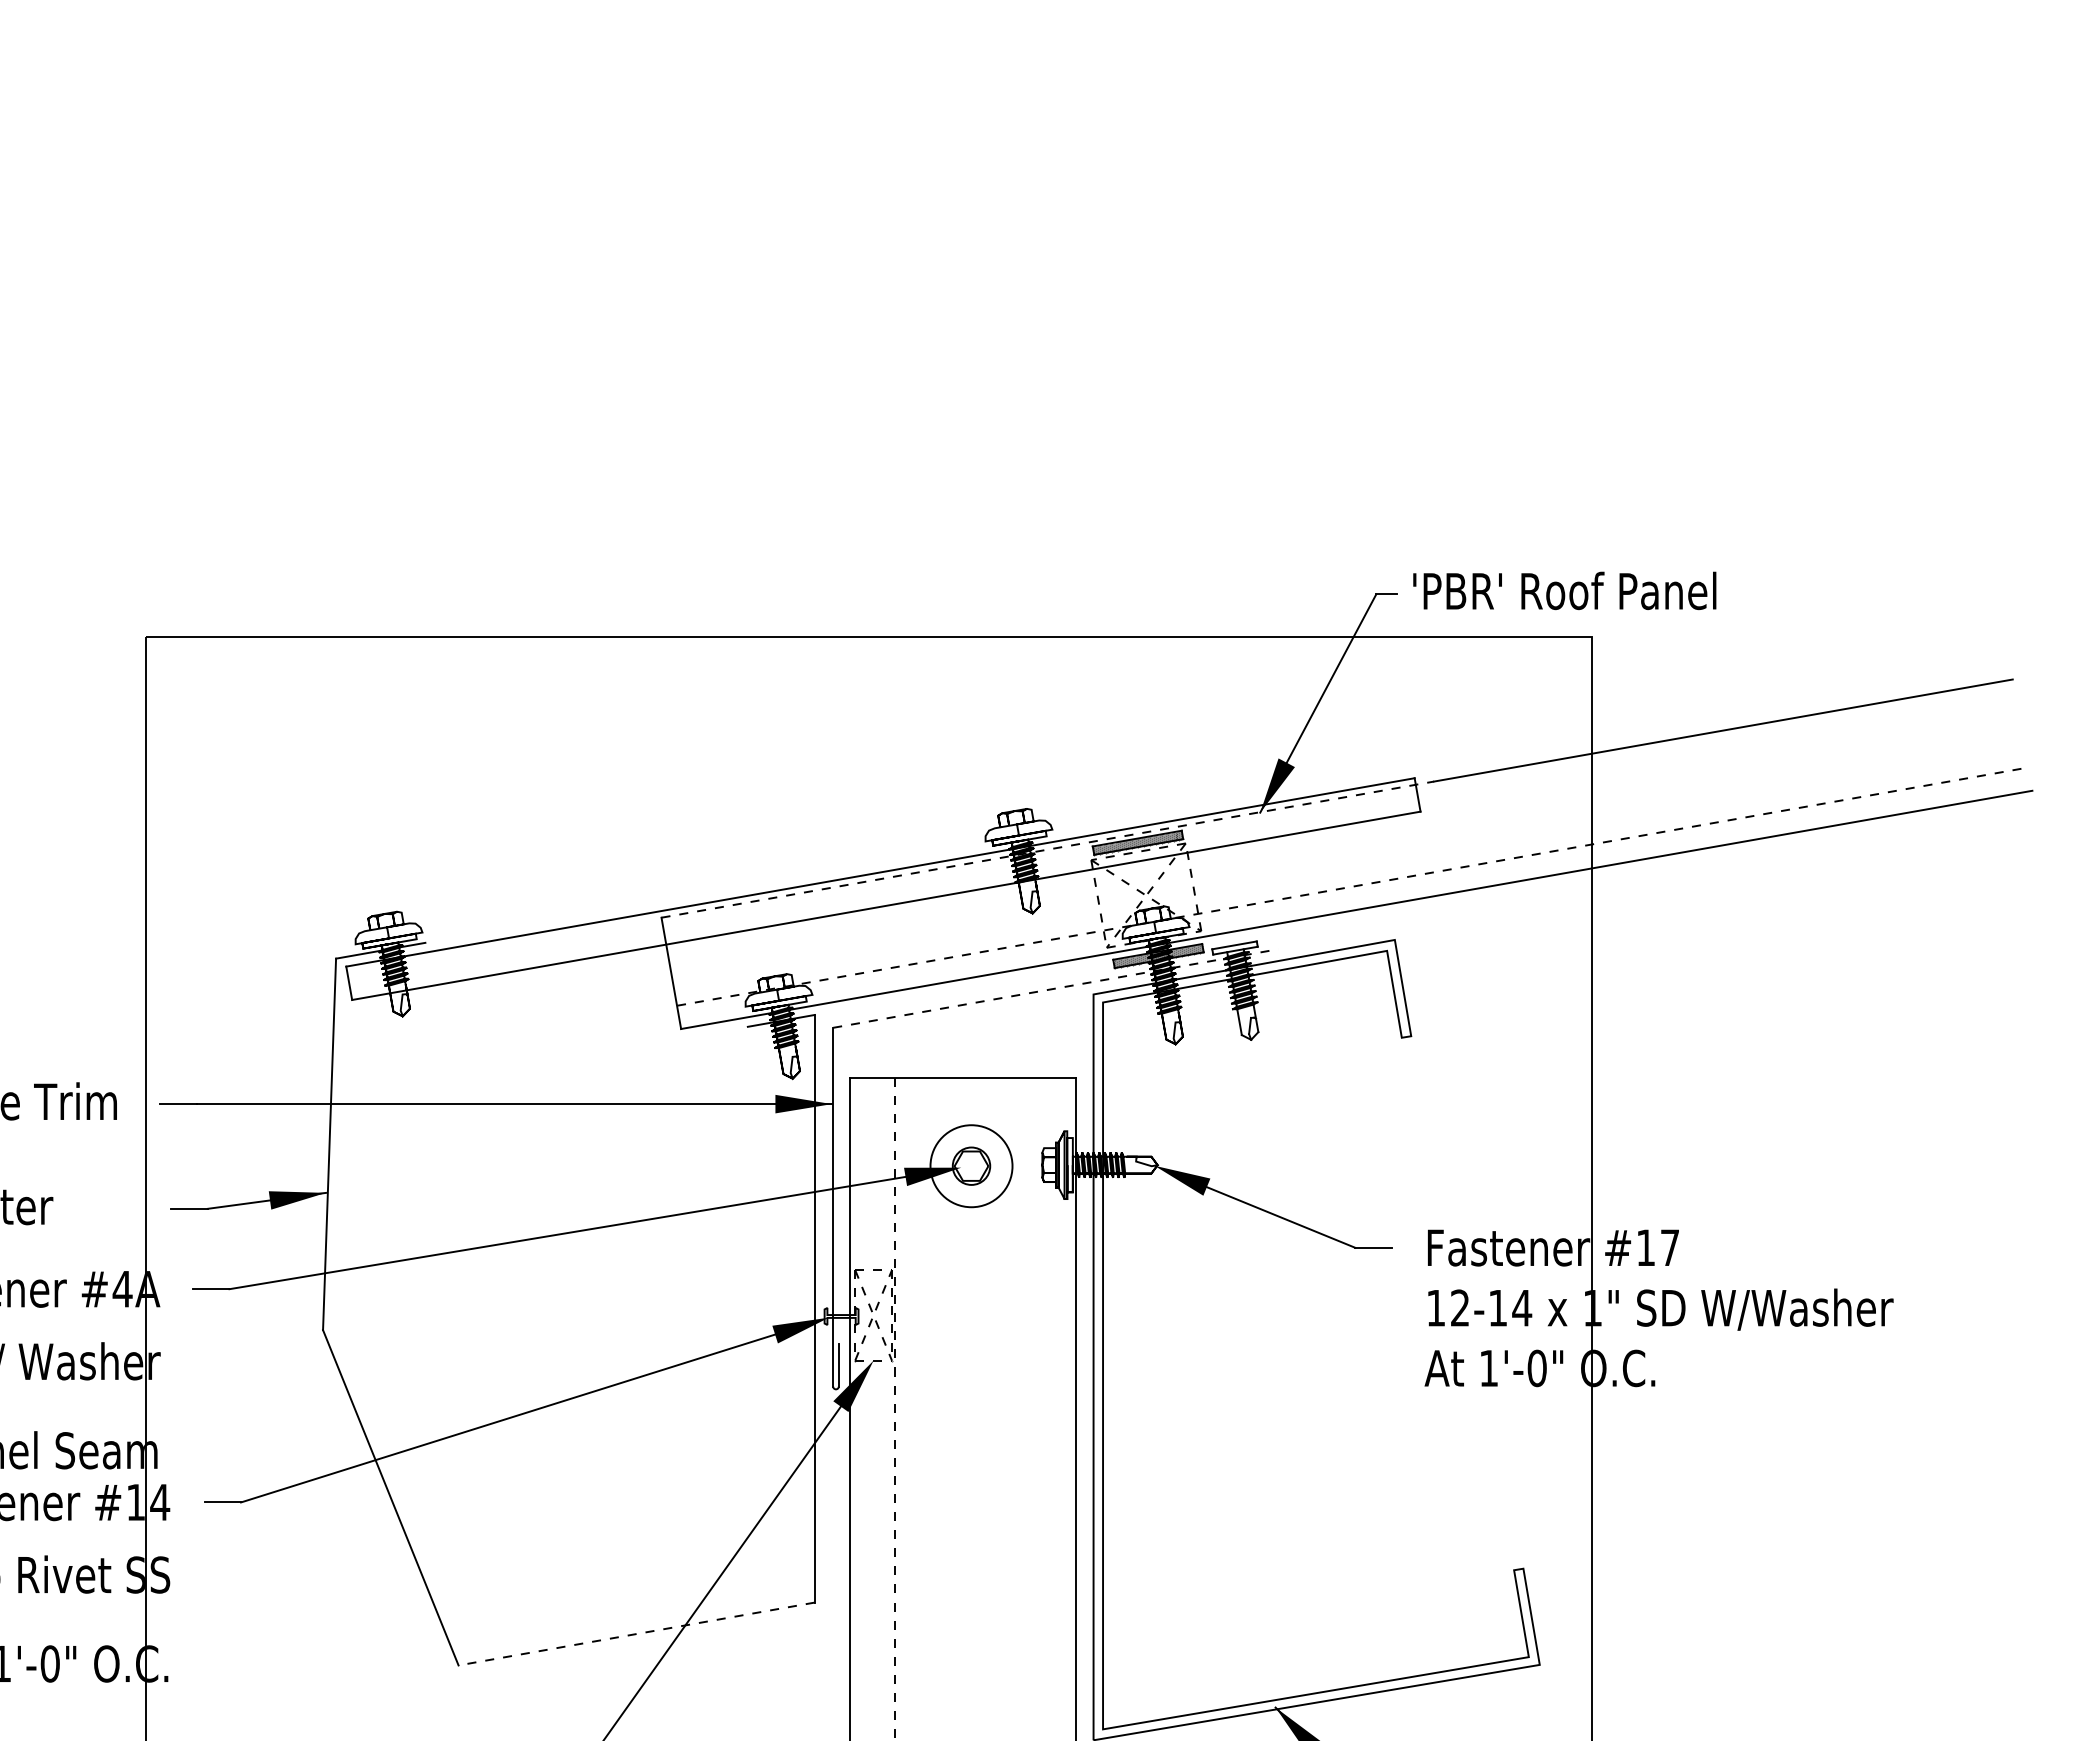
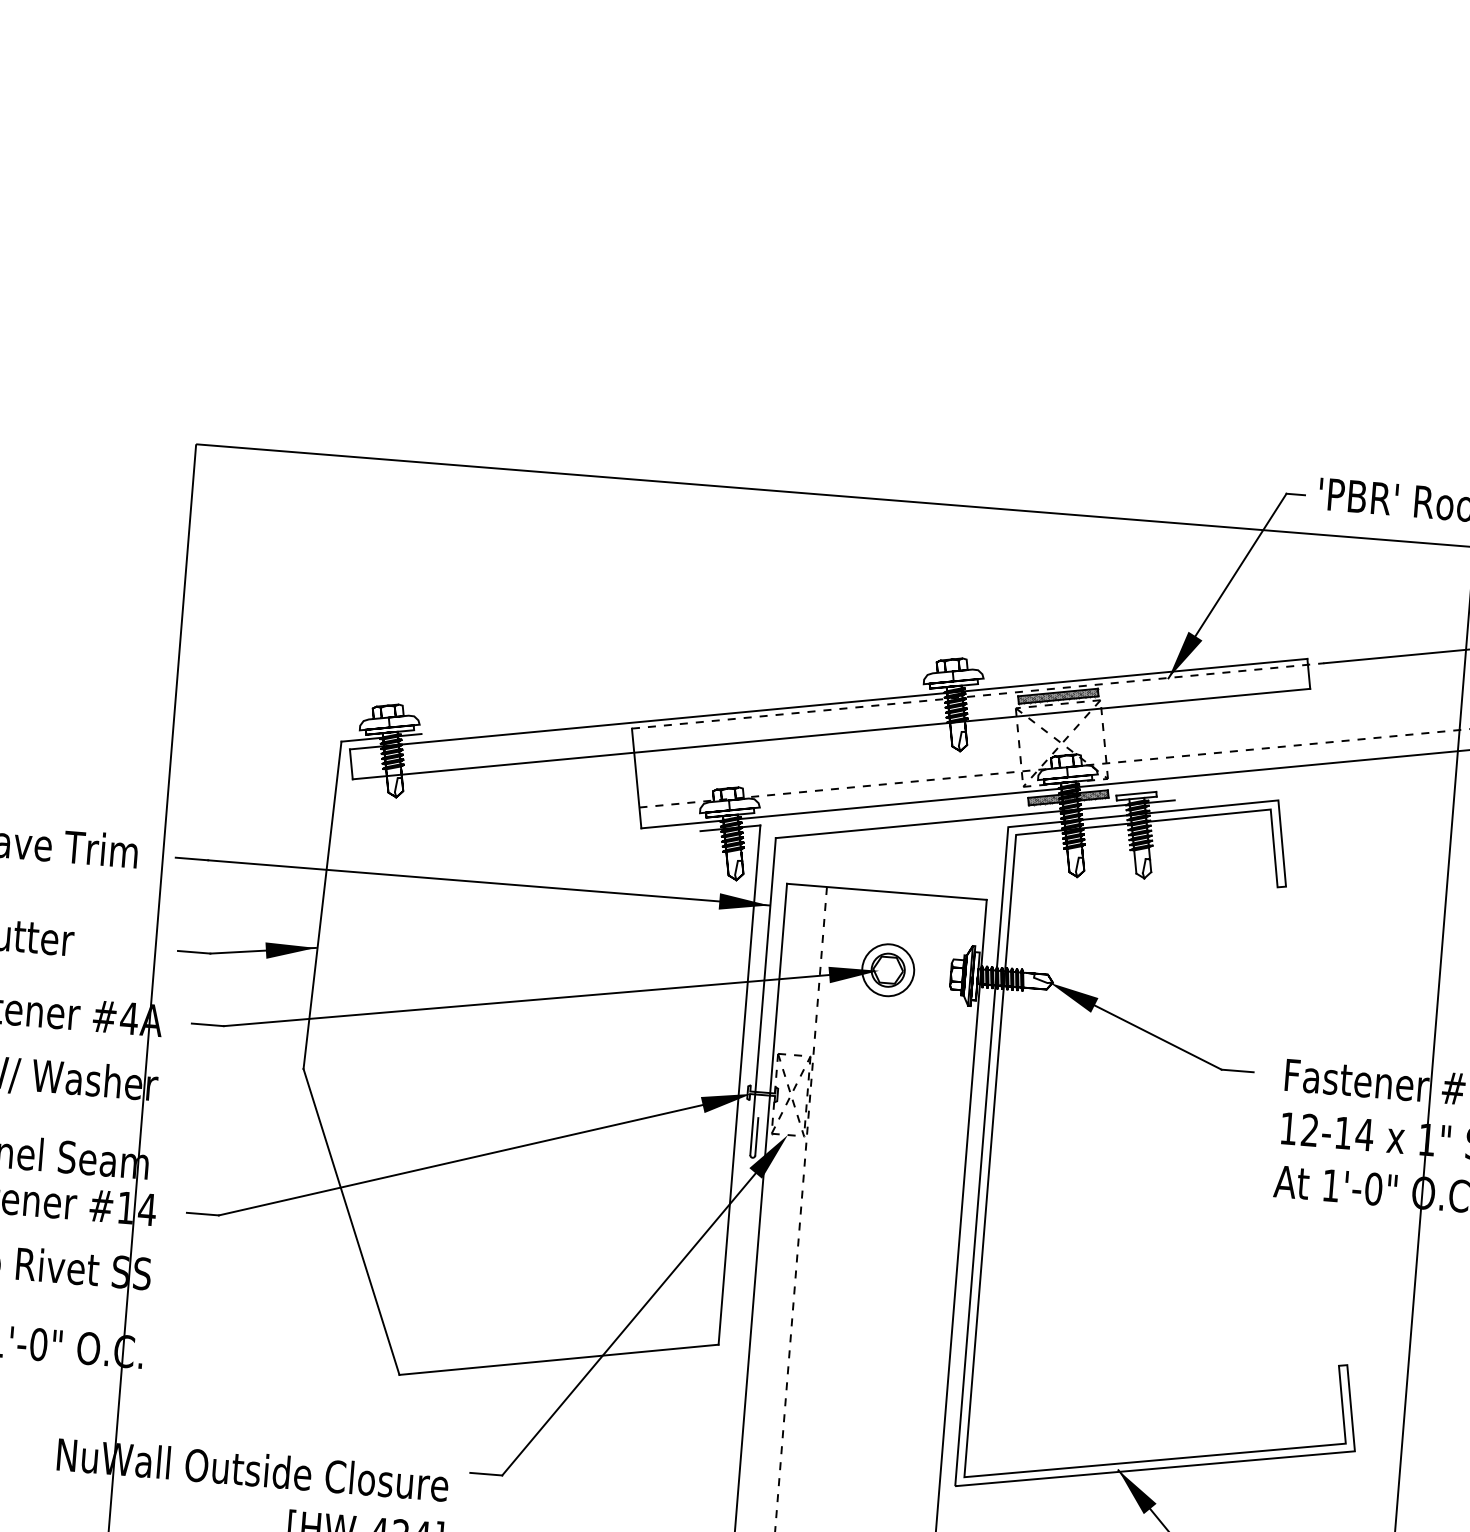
line: (1056, 988) -> (975, 819), dashed -> solid
circle: (971, 1165) -> (888, 969), size x0.71
line: (636, 1634) -> (558, 1360), dashed -> solid

